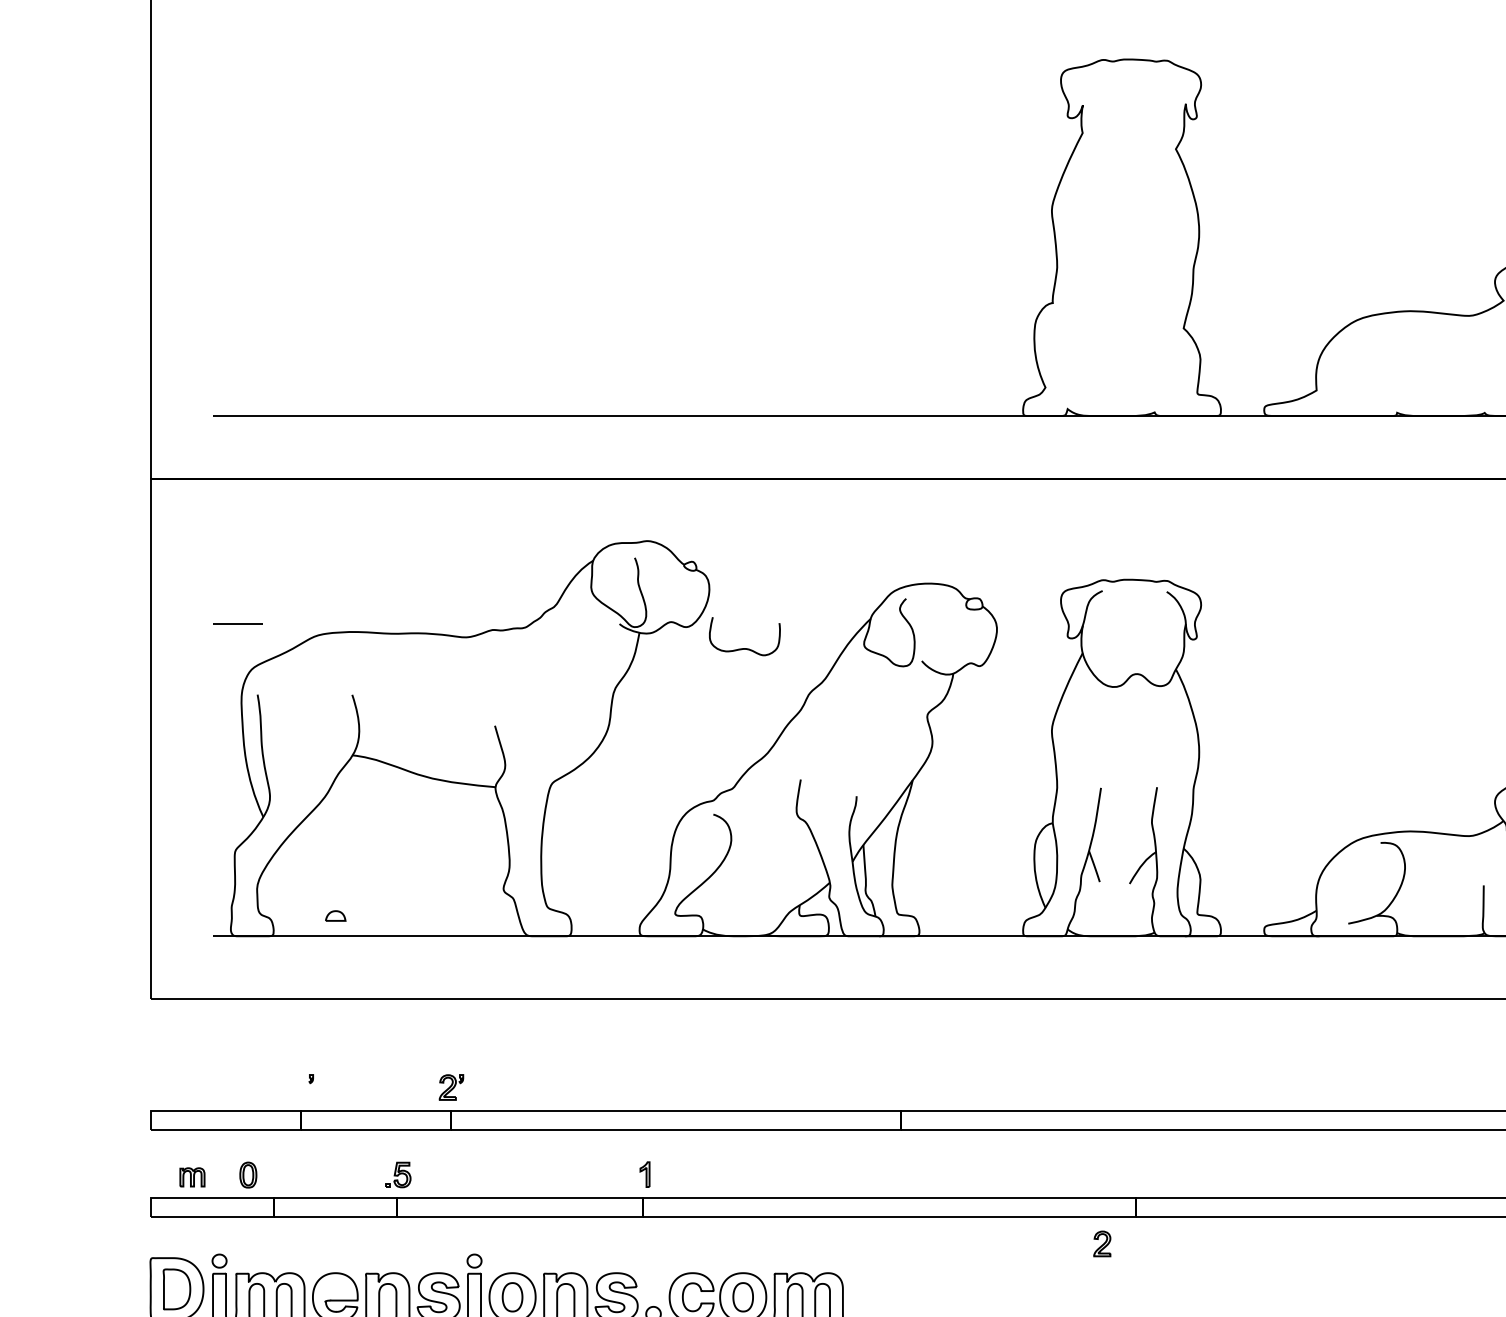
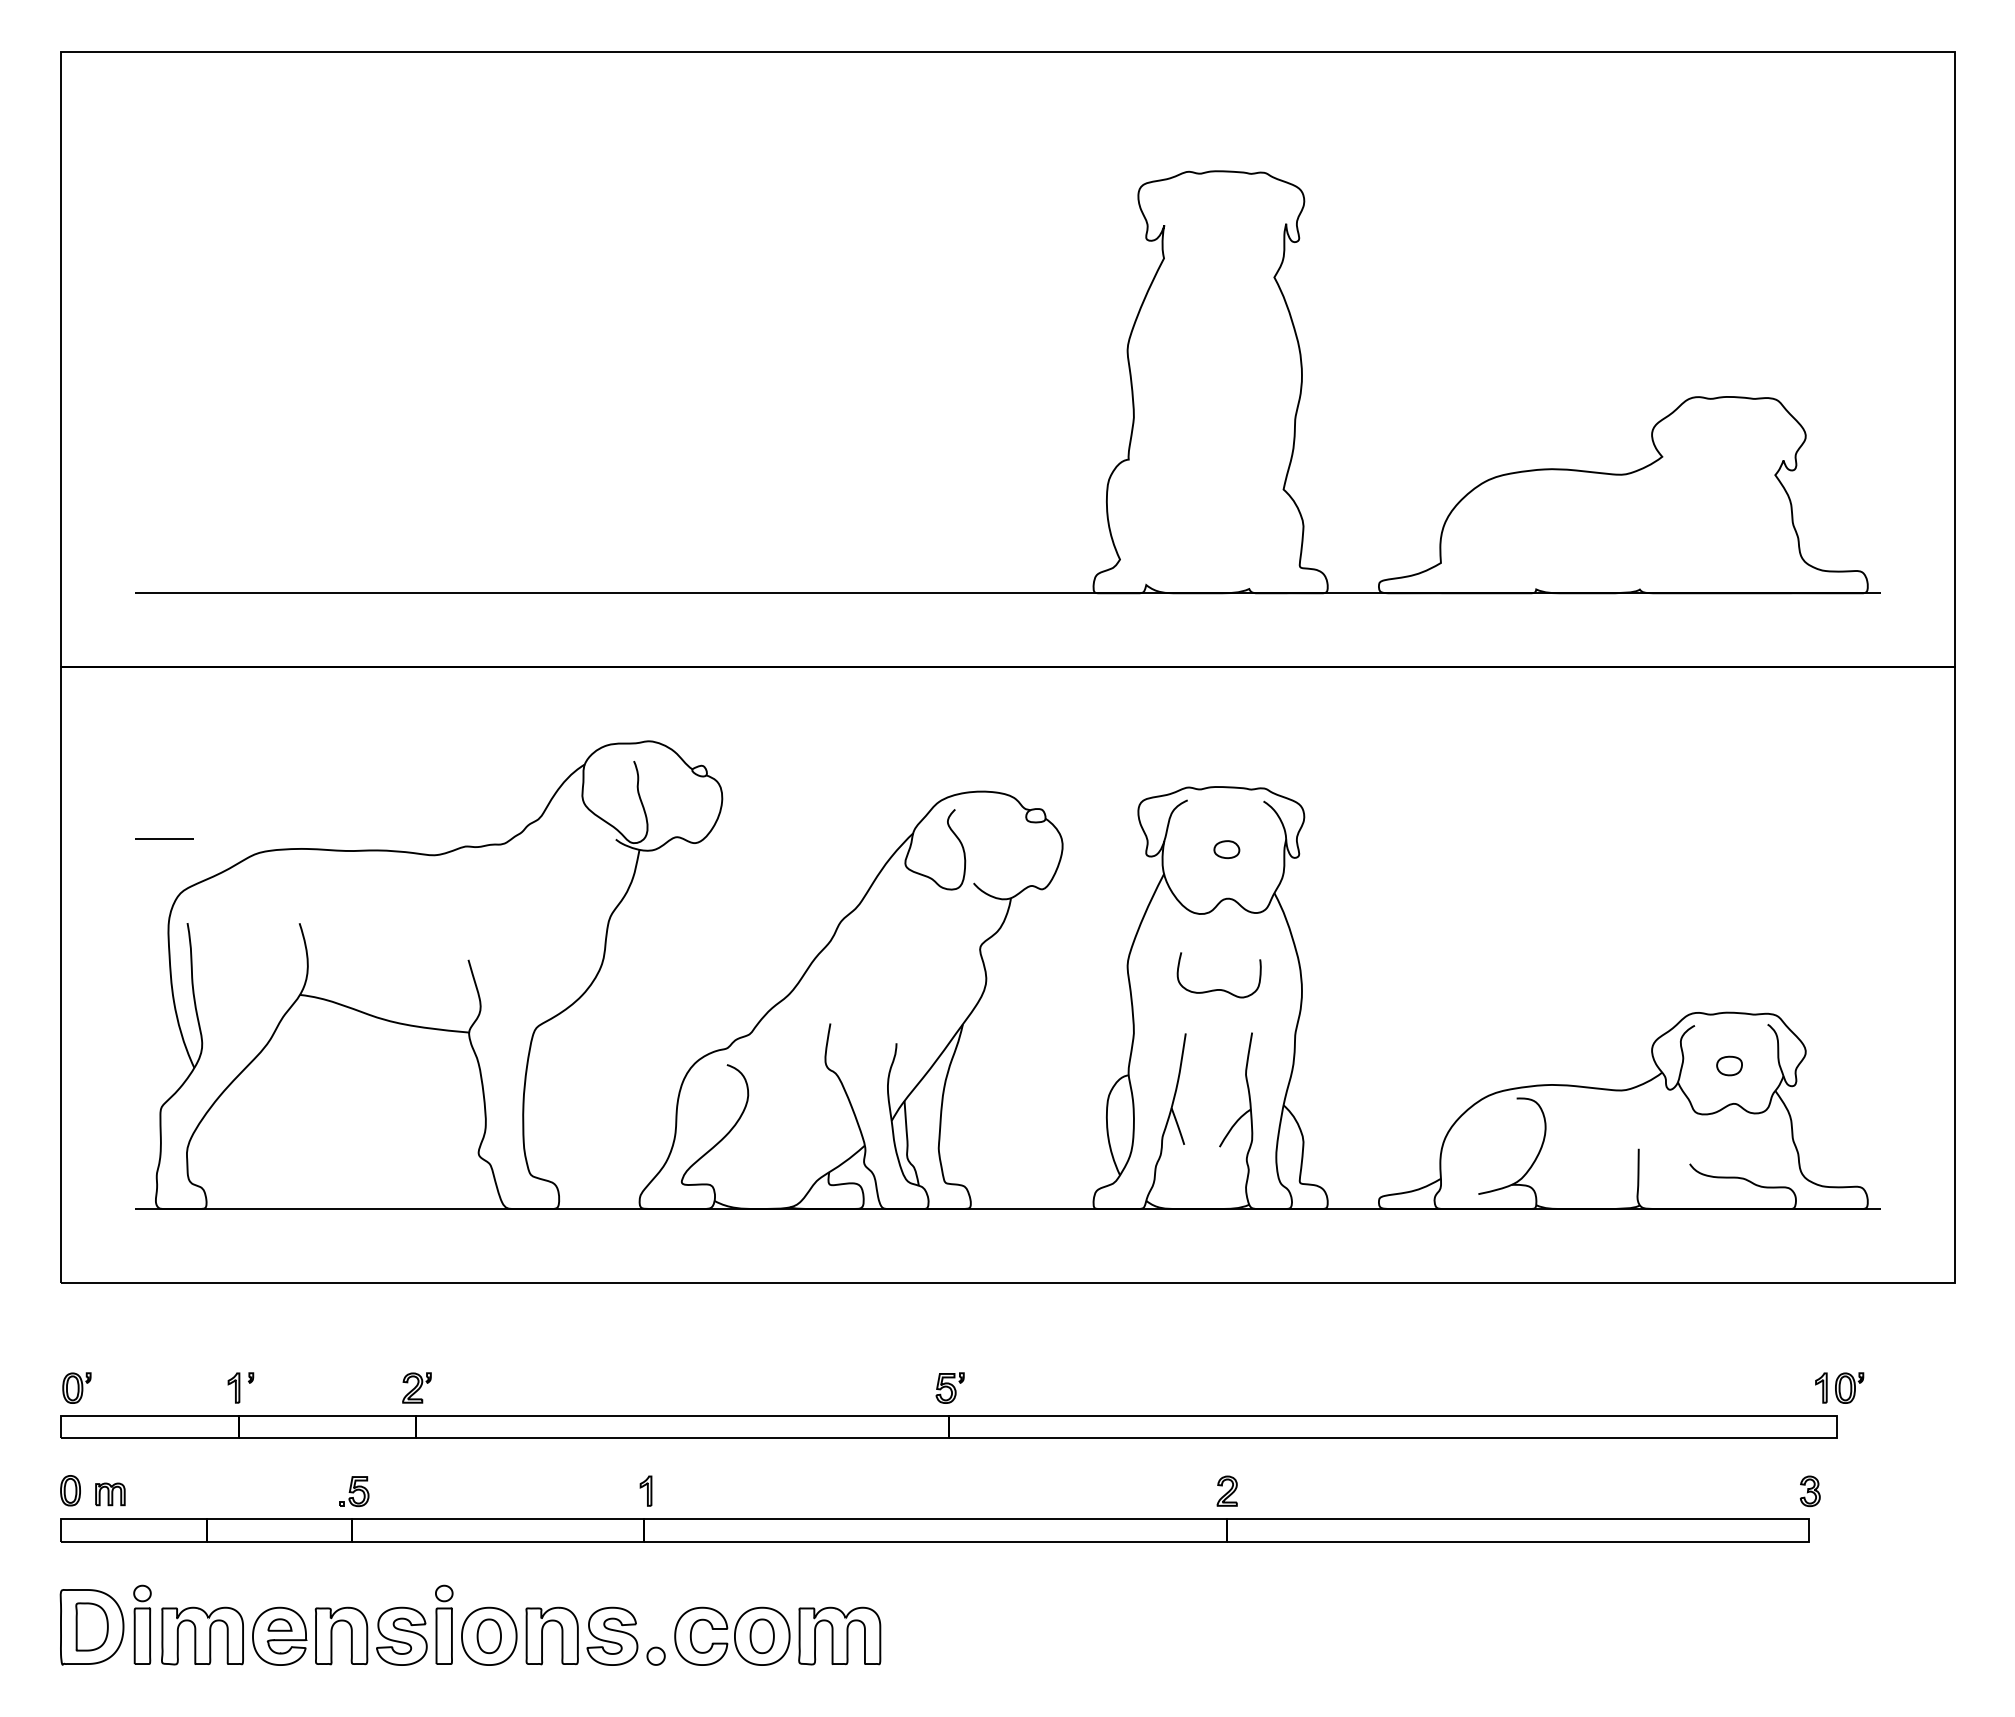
part: (1135, 632) -> (1226, 849), added
curve: (744, 648) -> (1218, 989), moved
part: (335, 915) -> (279, 1624), moved
part: (163, 1087) -> (76, 1387), added
part: (296, 1087) -> (233, 1387), added
part: (901, 1087) -> (949, 1387), added
part: (248, 1174) -> (70, 1490), moved
part: (1101, 1243) -> (1226, 1490), moved

